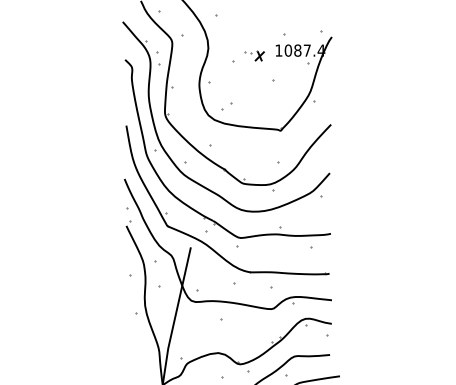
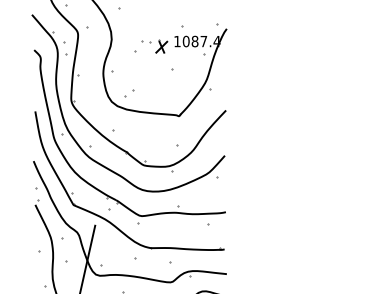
part: (254, 55) -> (154, 46), size x1.43

